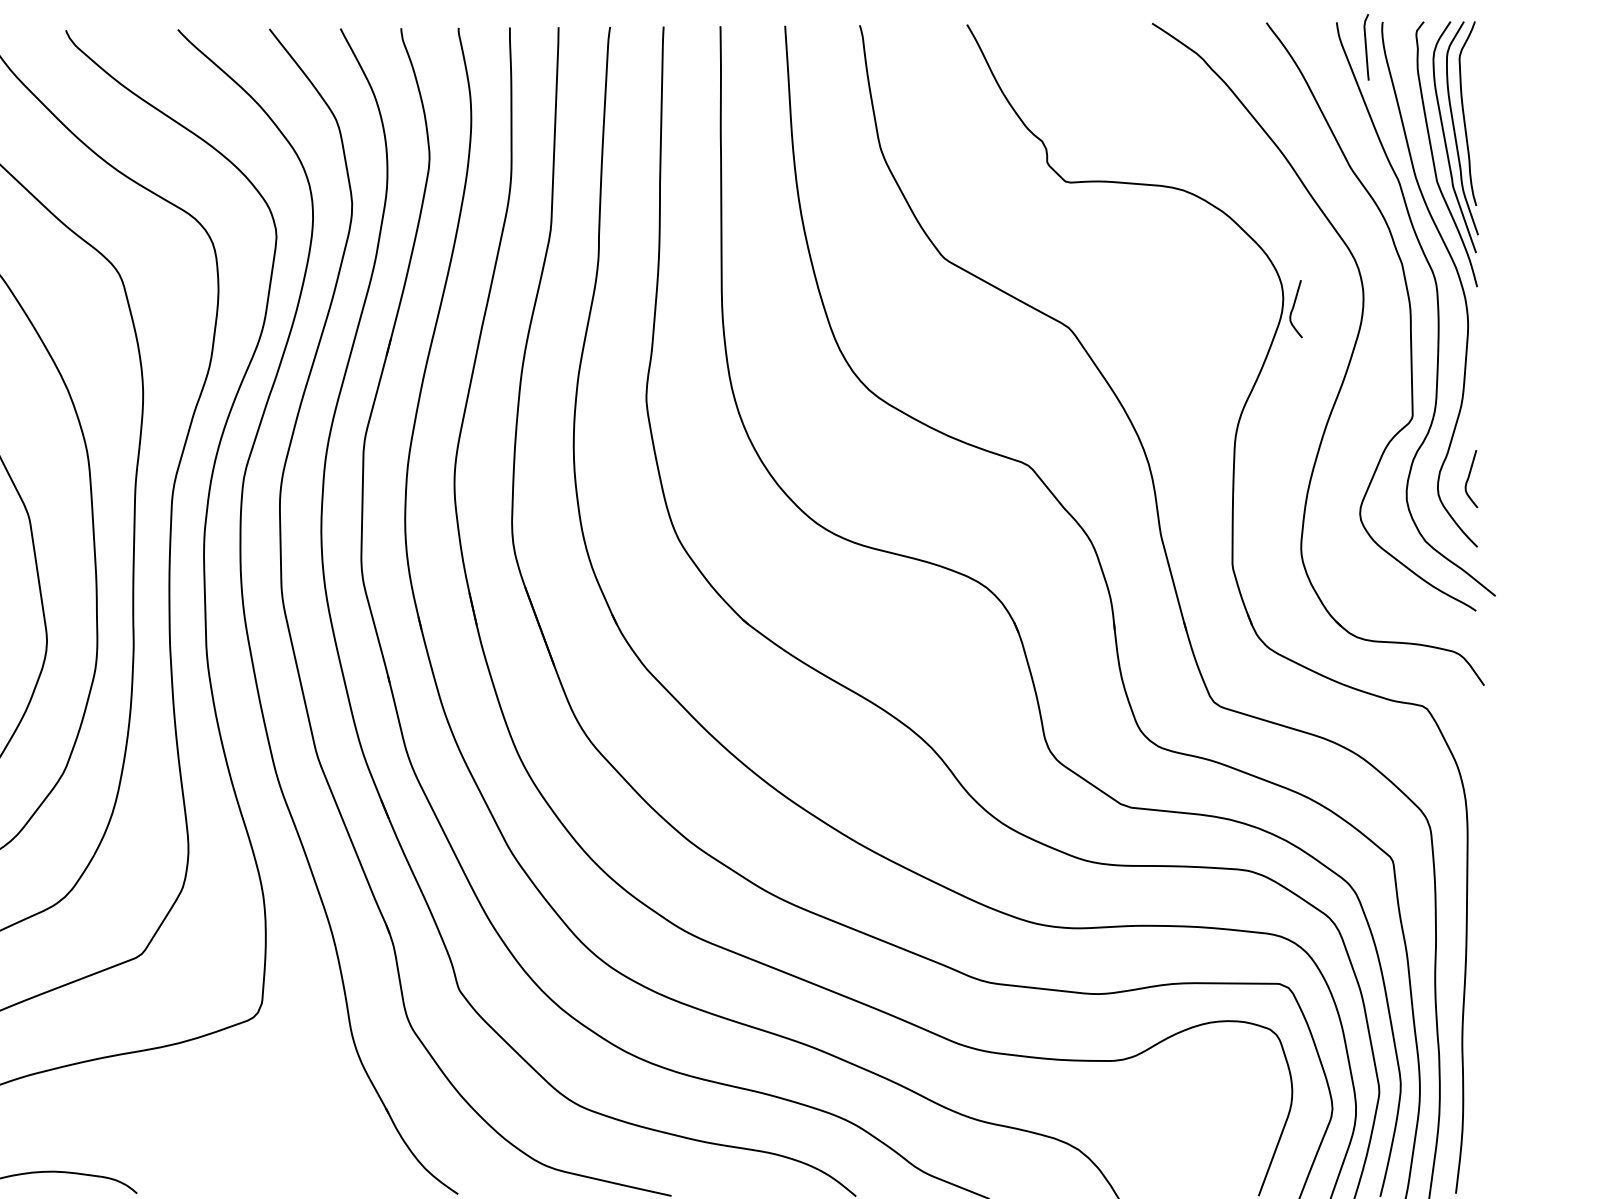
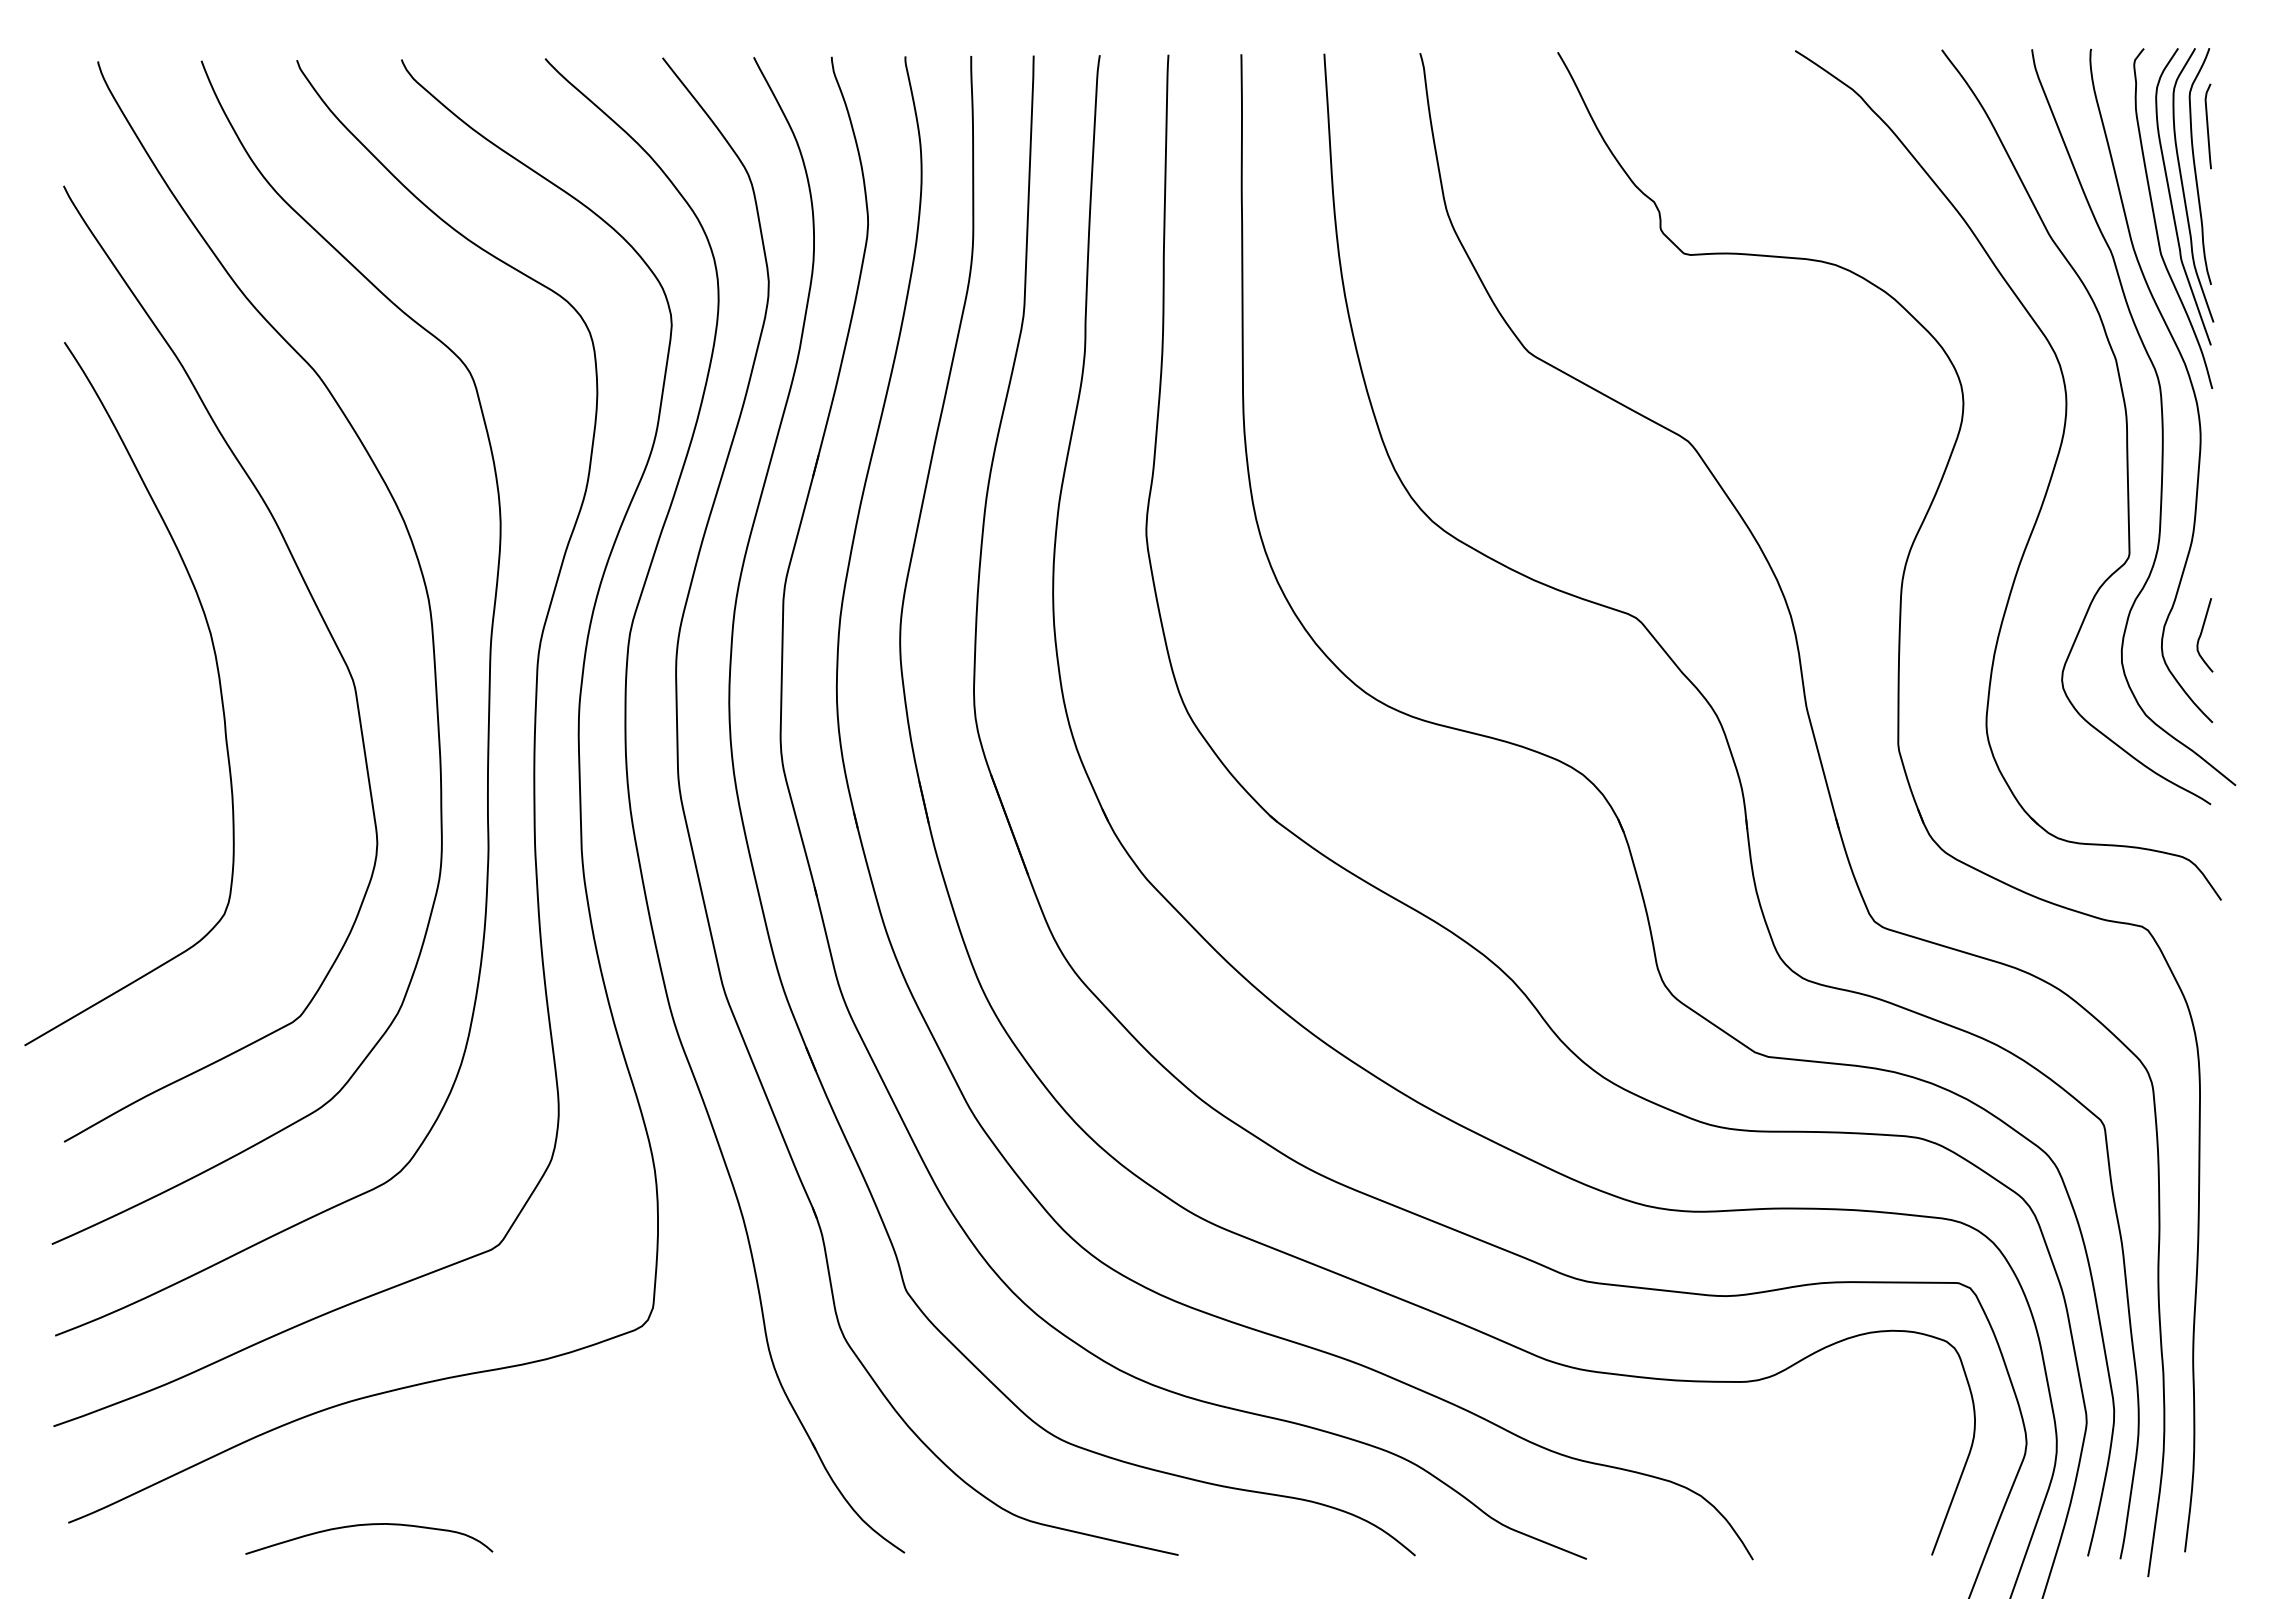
curve: (1365, 47) -> (2207, 126), moved
curve: (1293, 309) -> (1976, 417), removed

